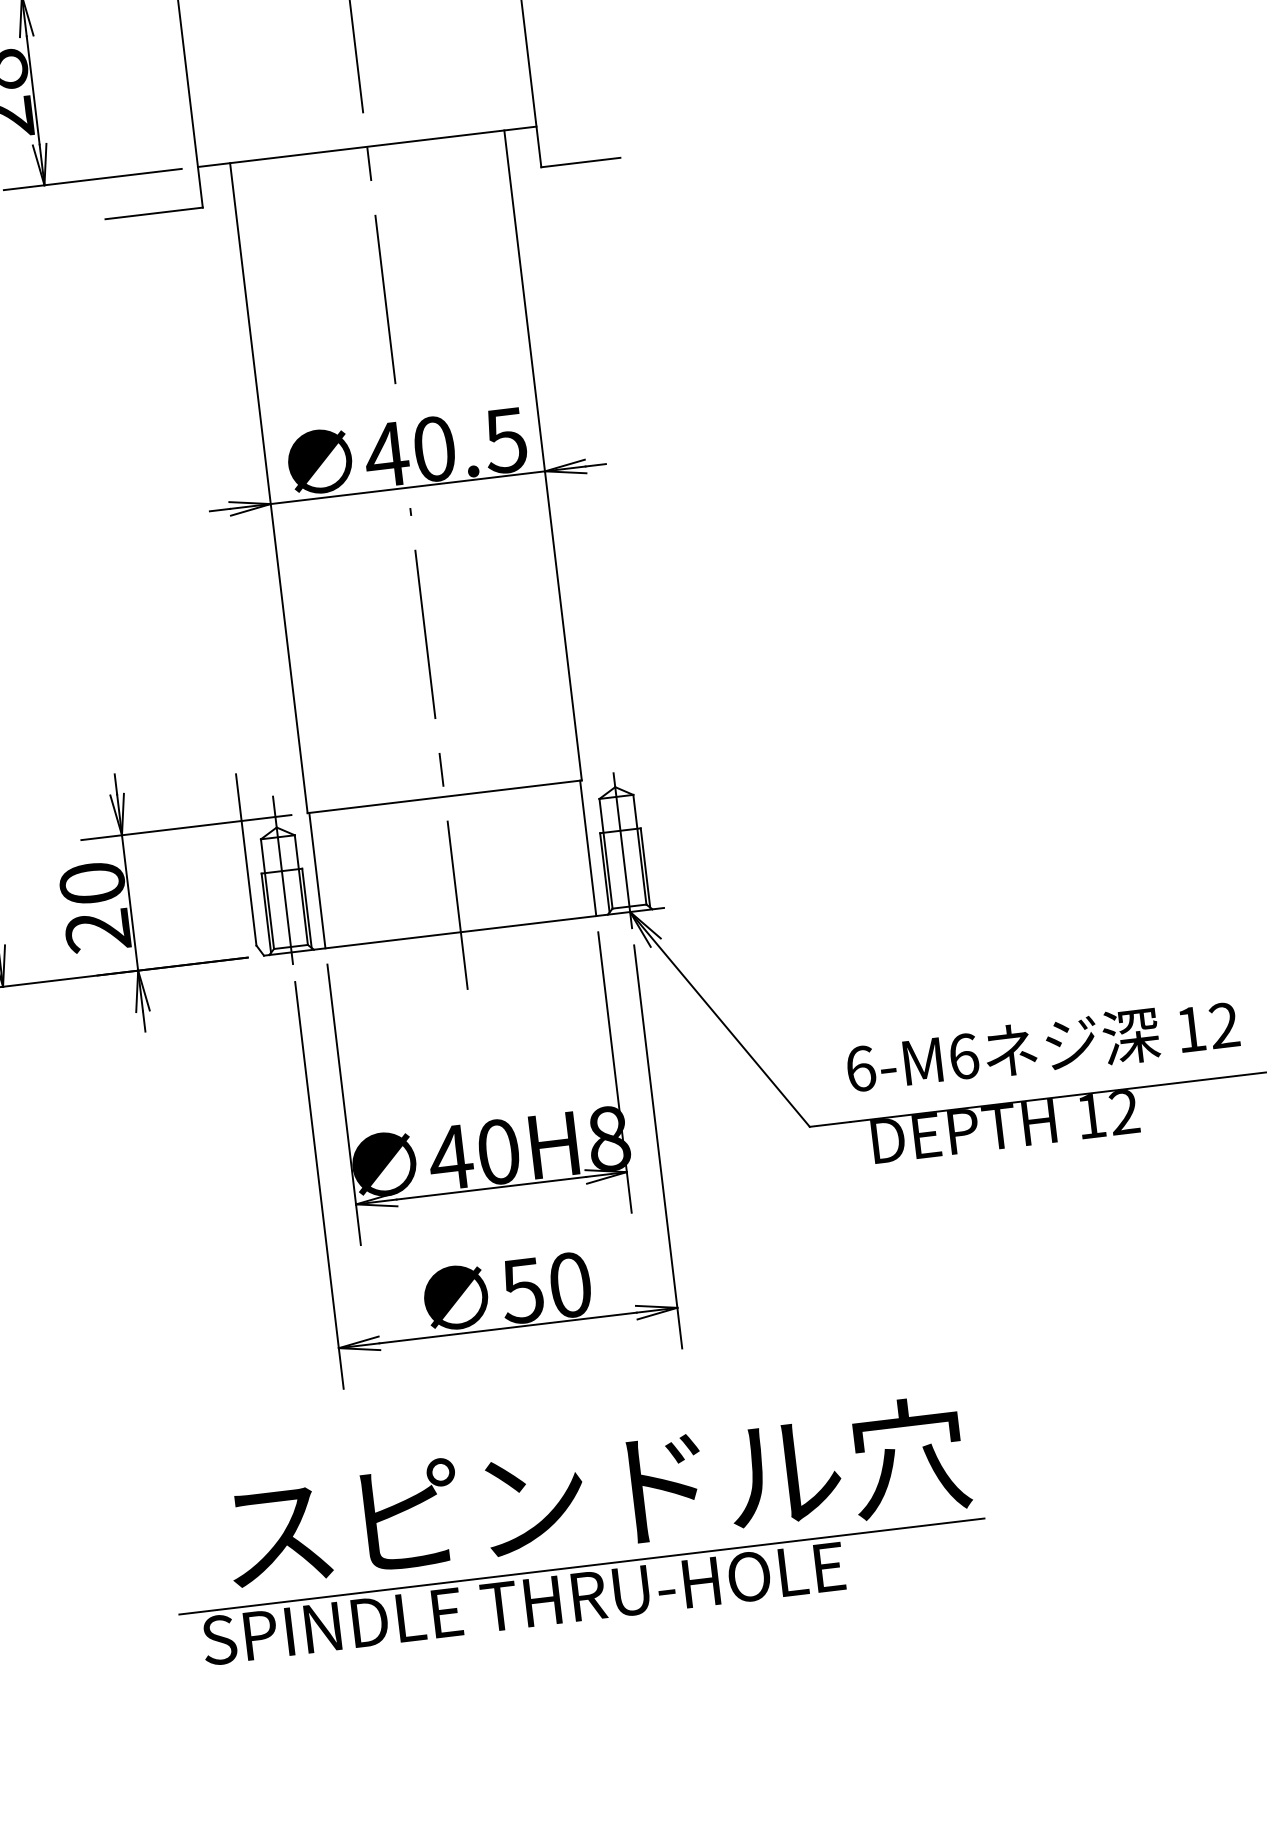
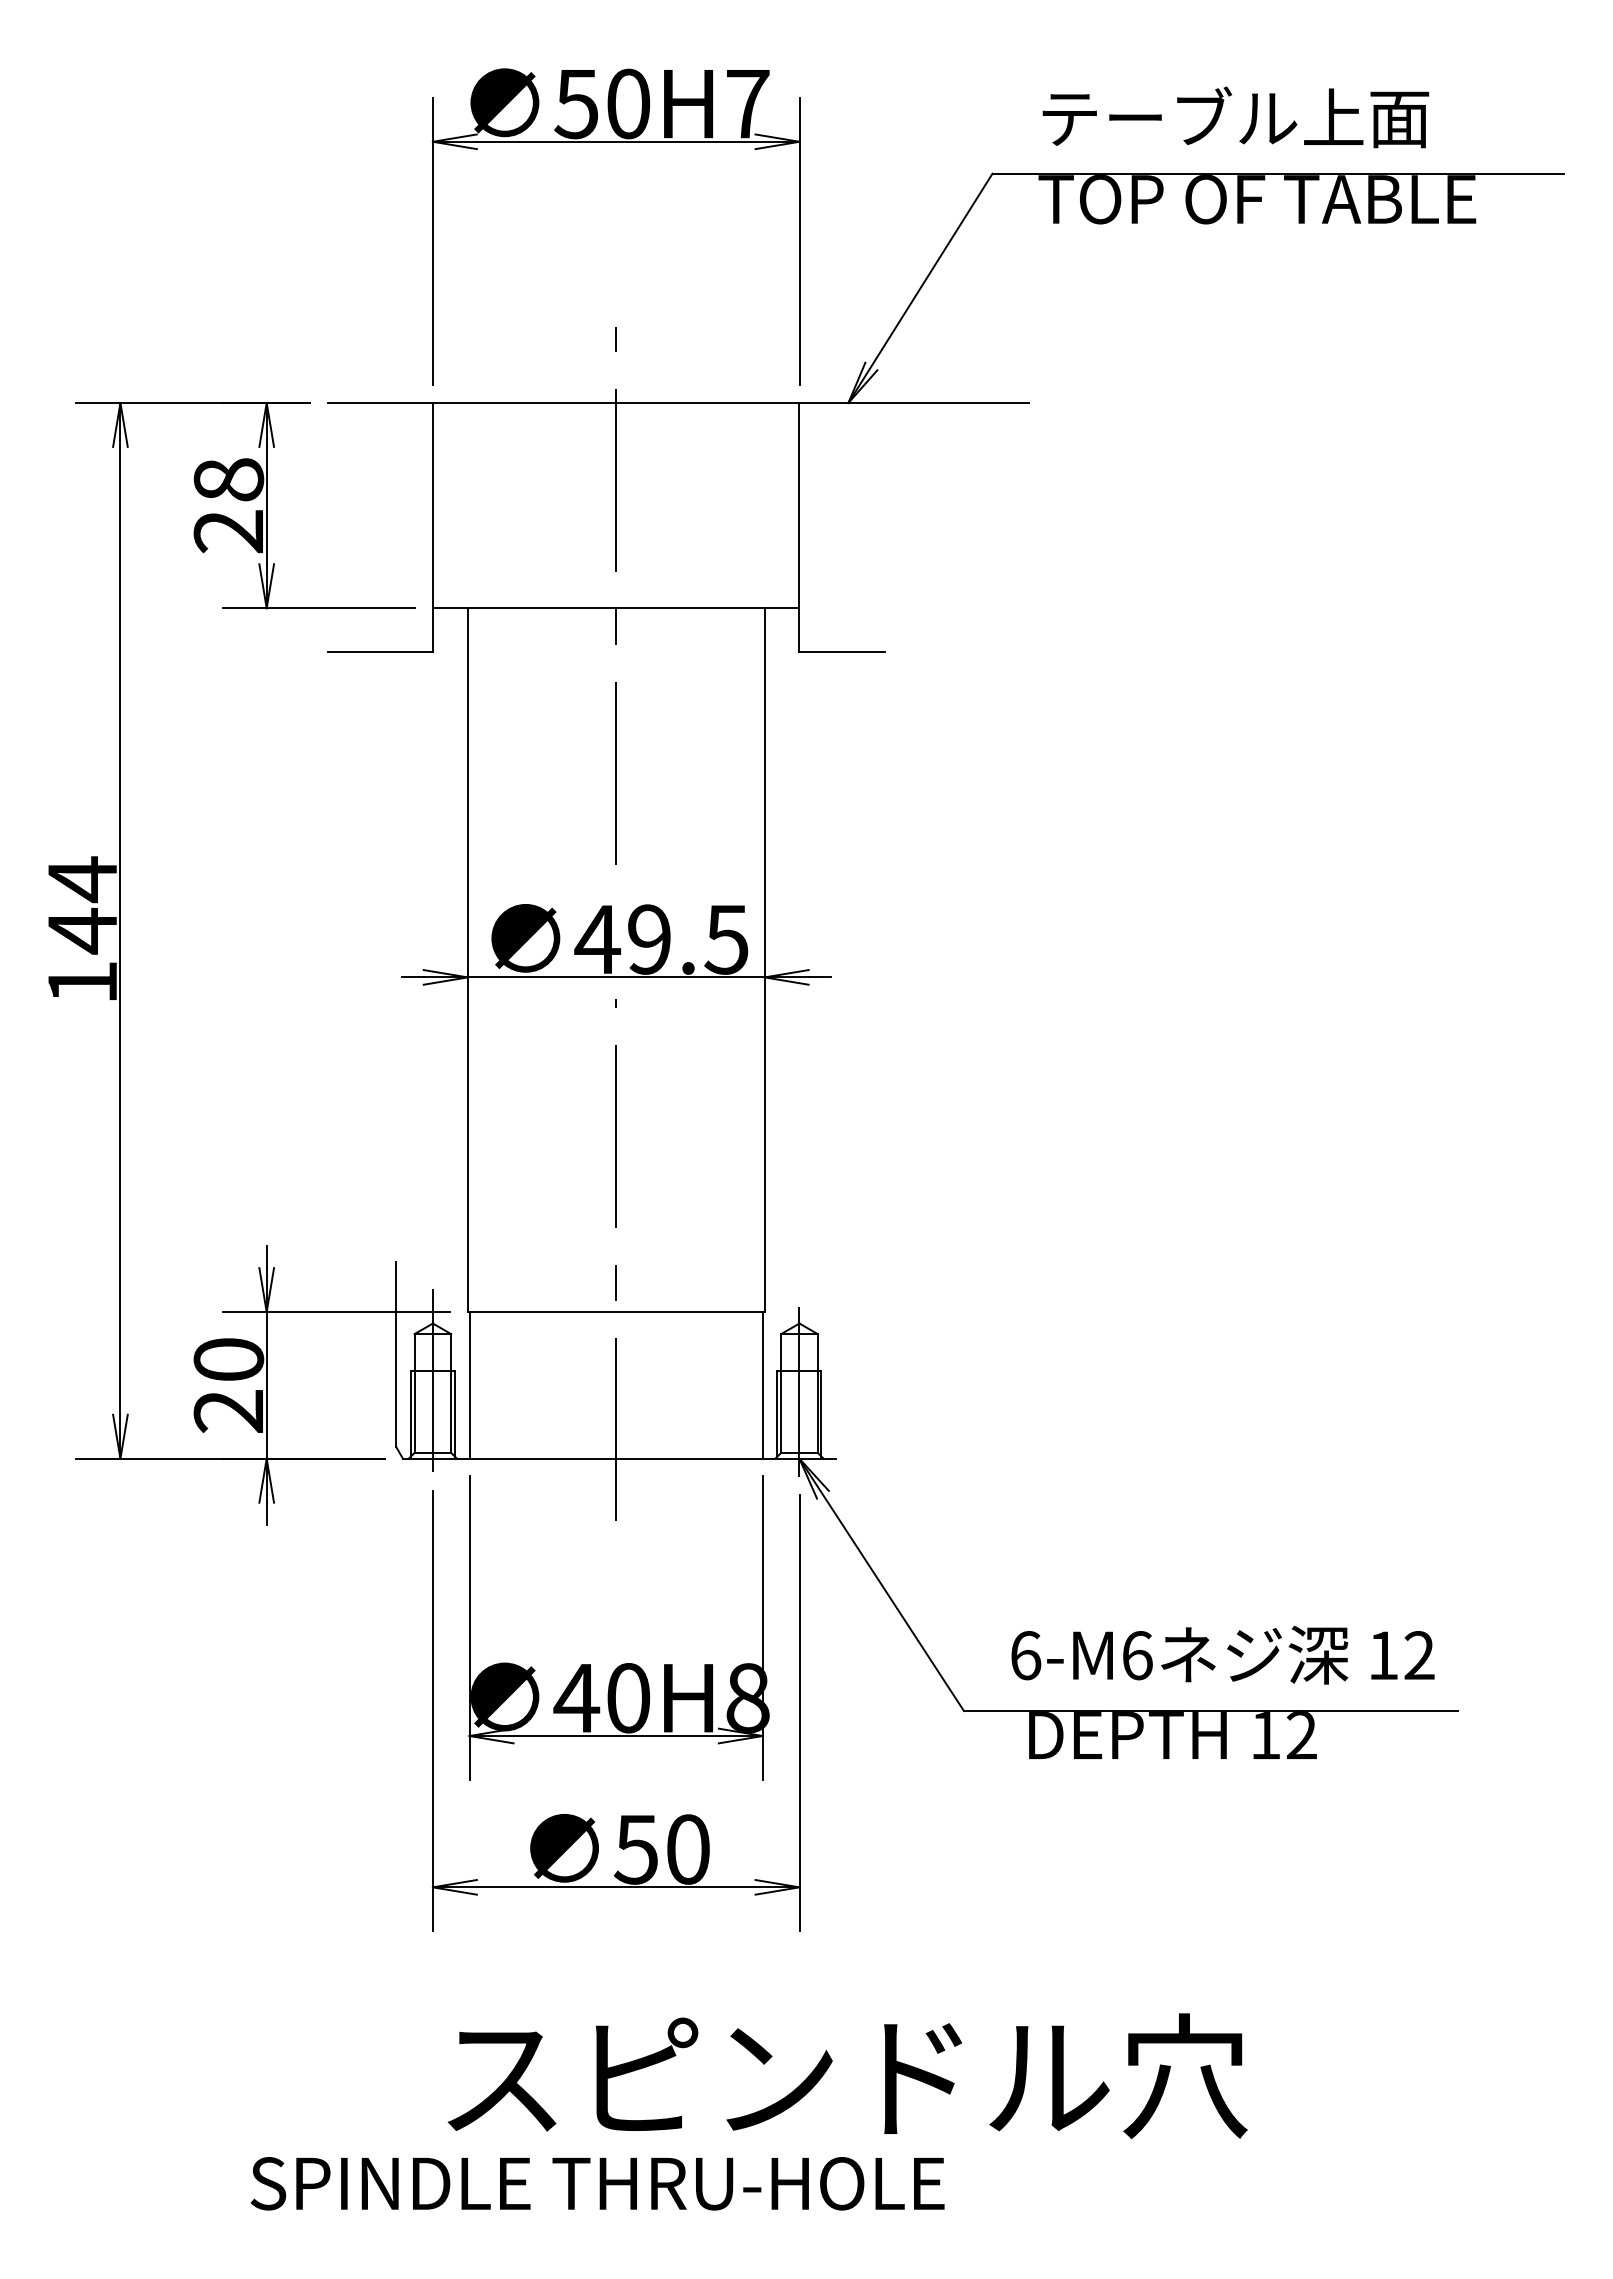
text: (434, 449) -> (649, 939), 40.5 -> 49.5
text: (597, 1494) -> (847, 2076), moved
line: (581, 1566) -> (664, 2151), removed

